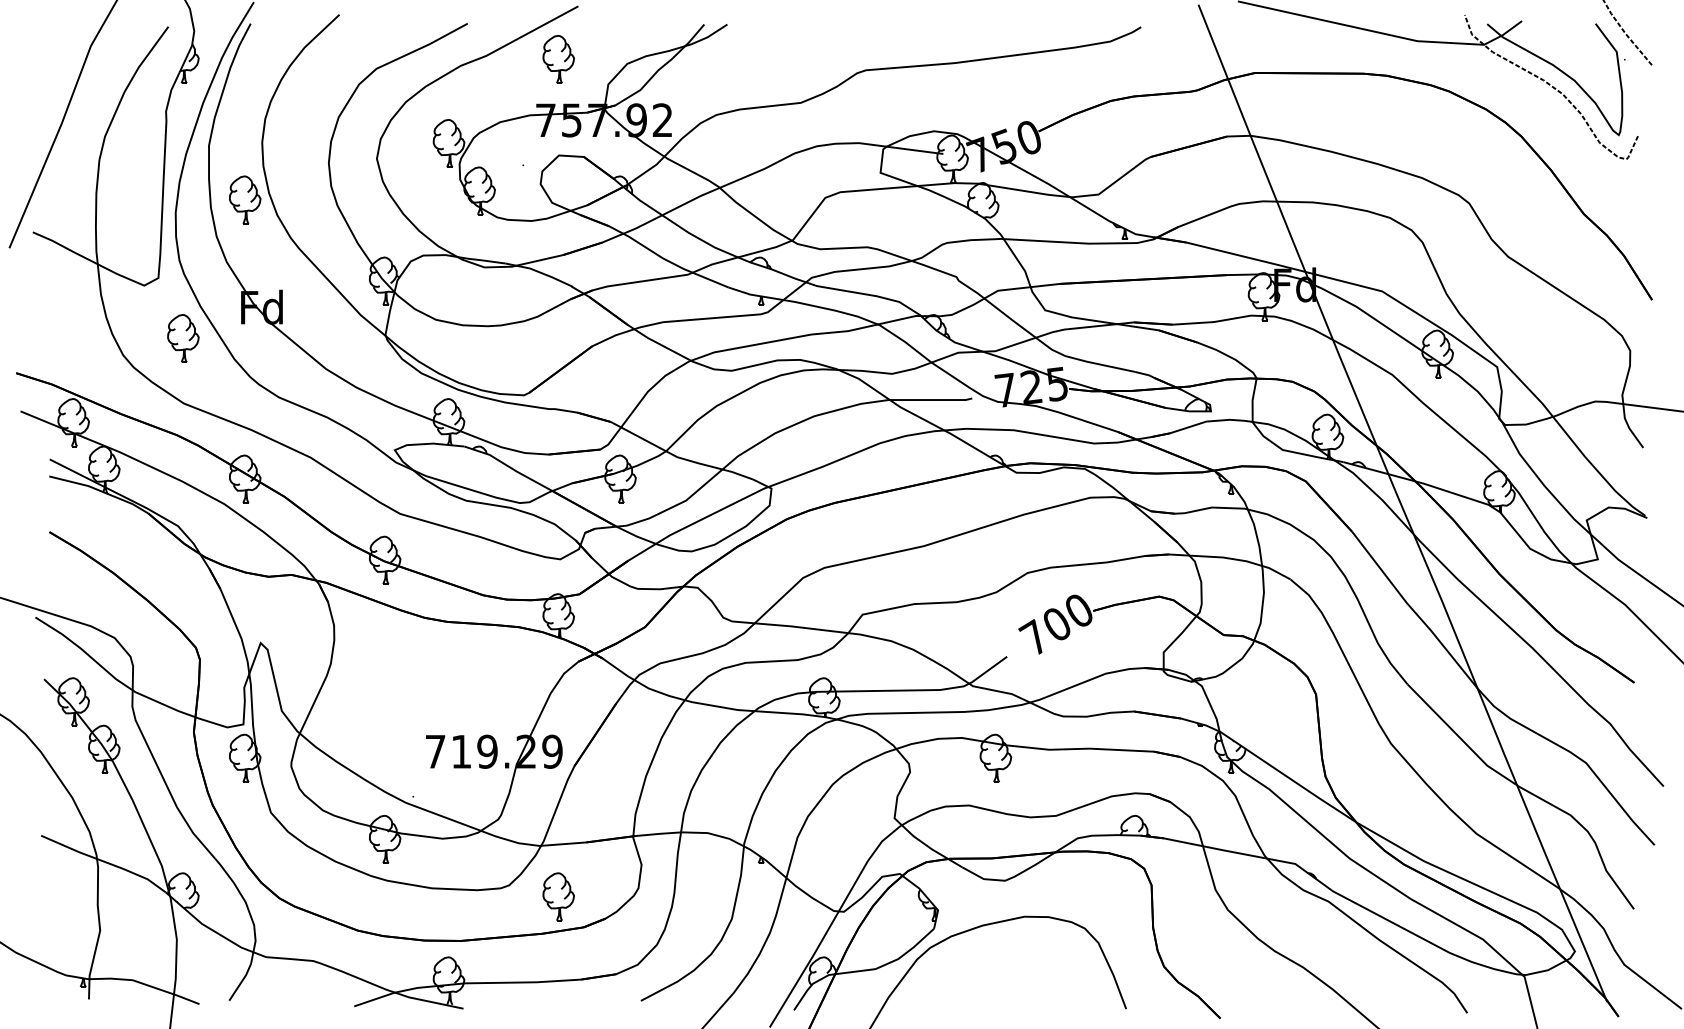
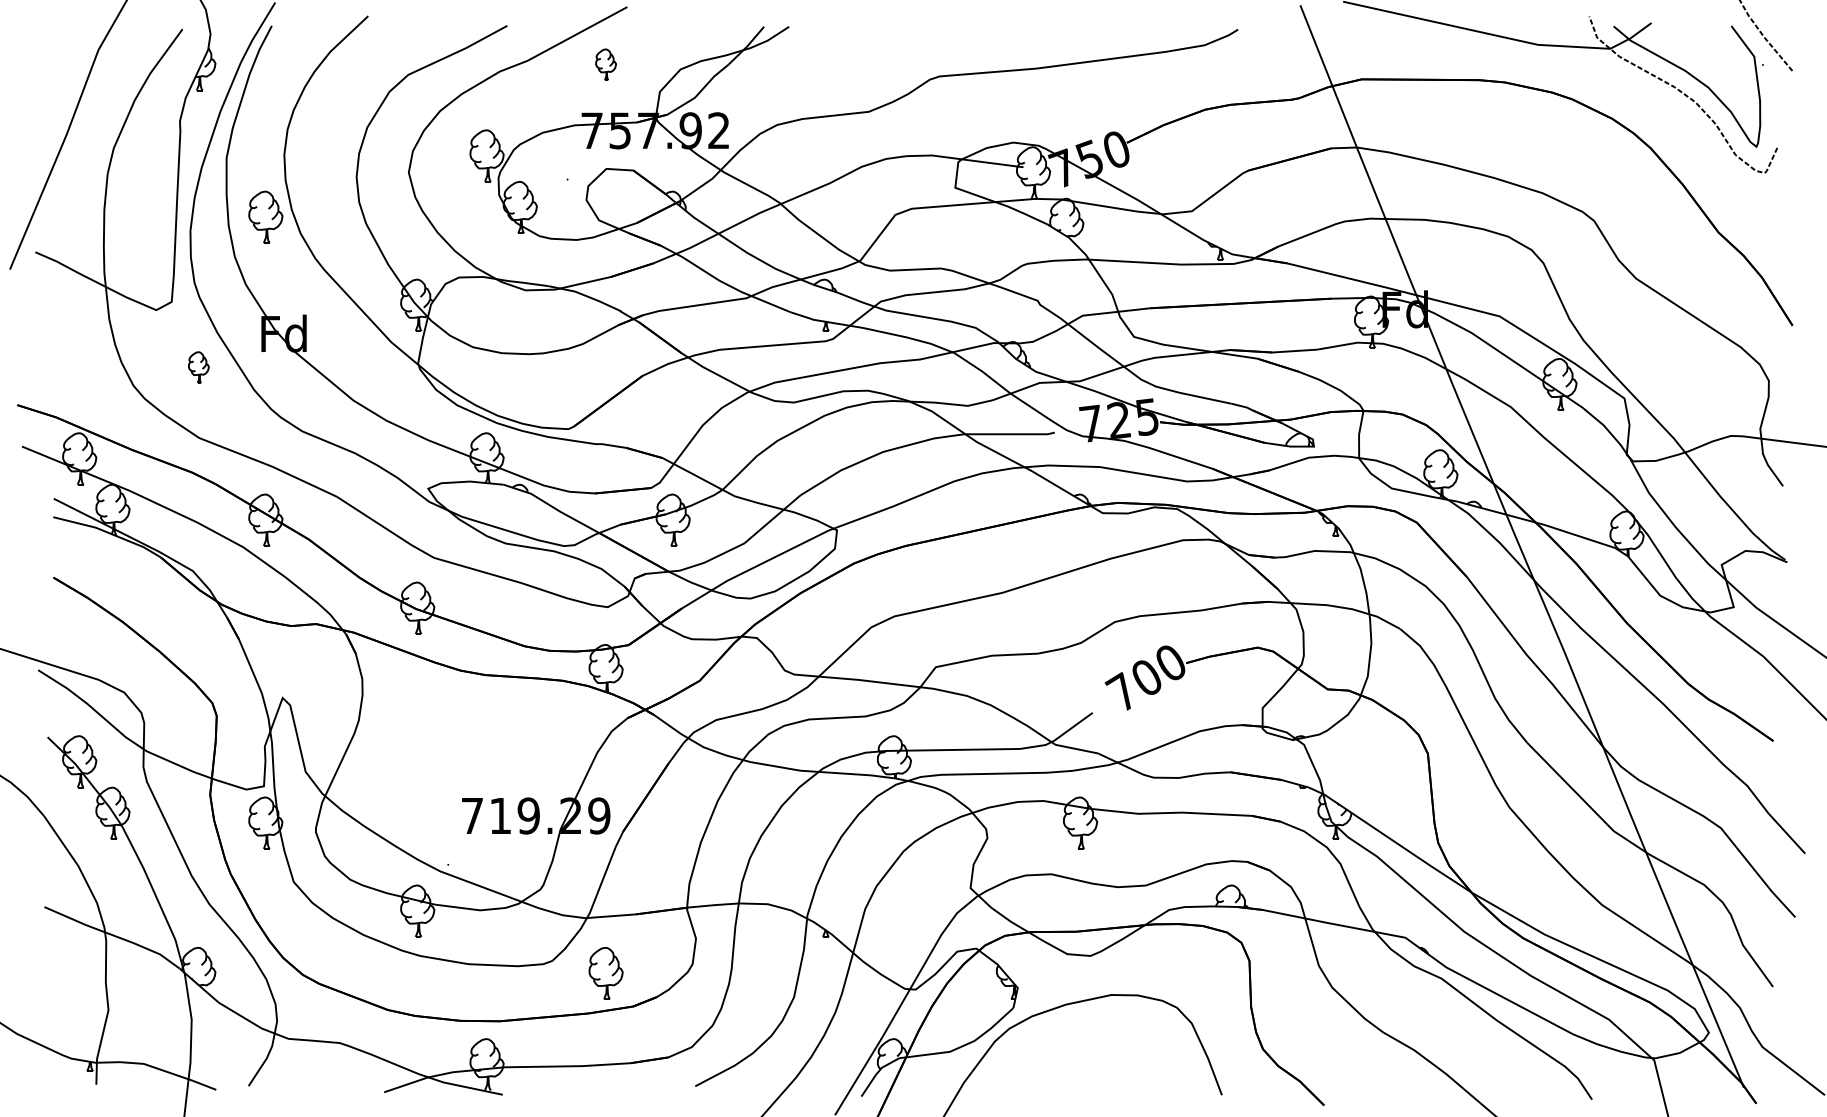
part: (558, 59) -> (605, 64), size x0.6
part: (183, 338) -> (198, 367), size x0.6

